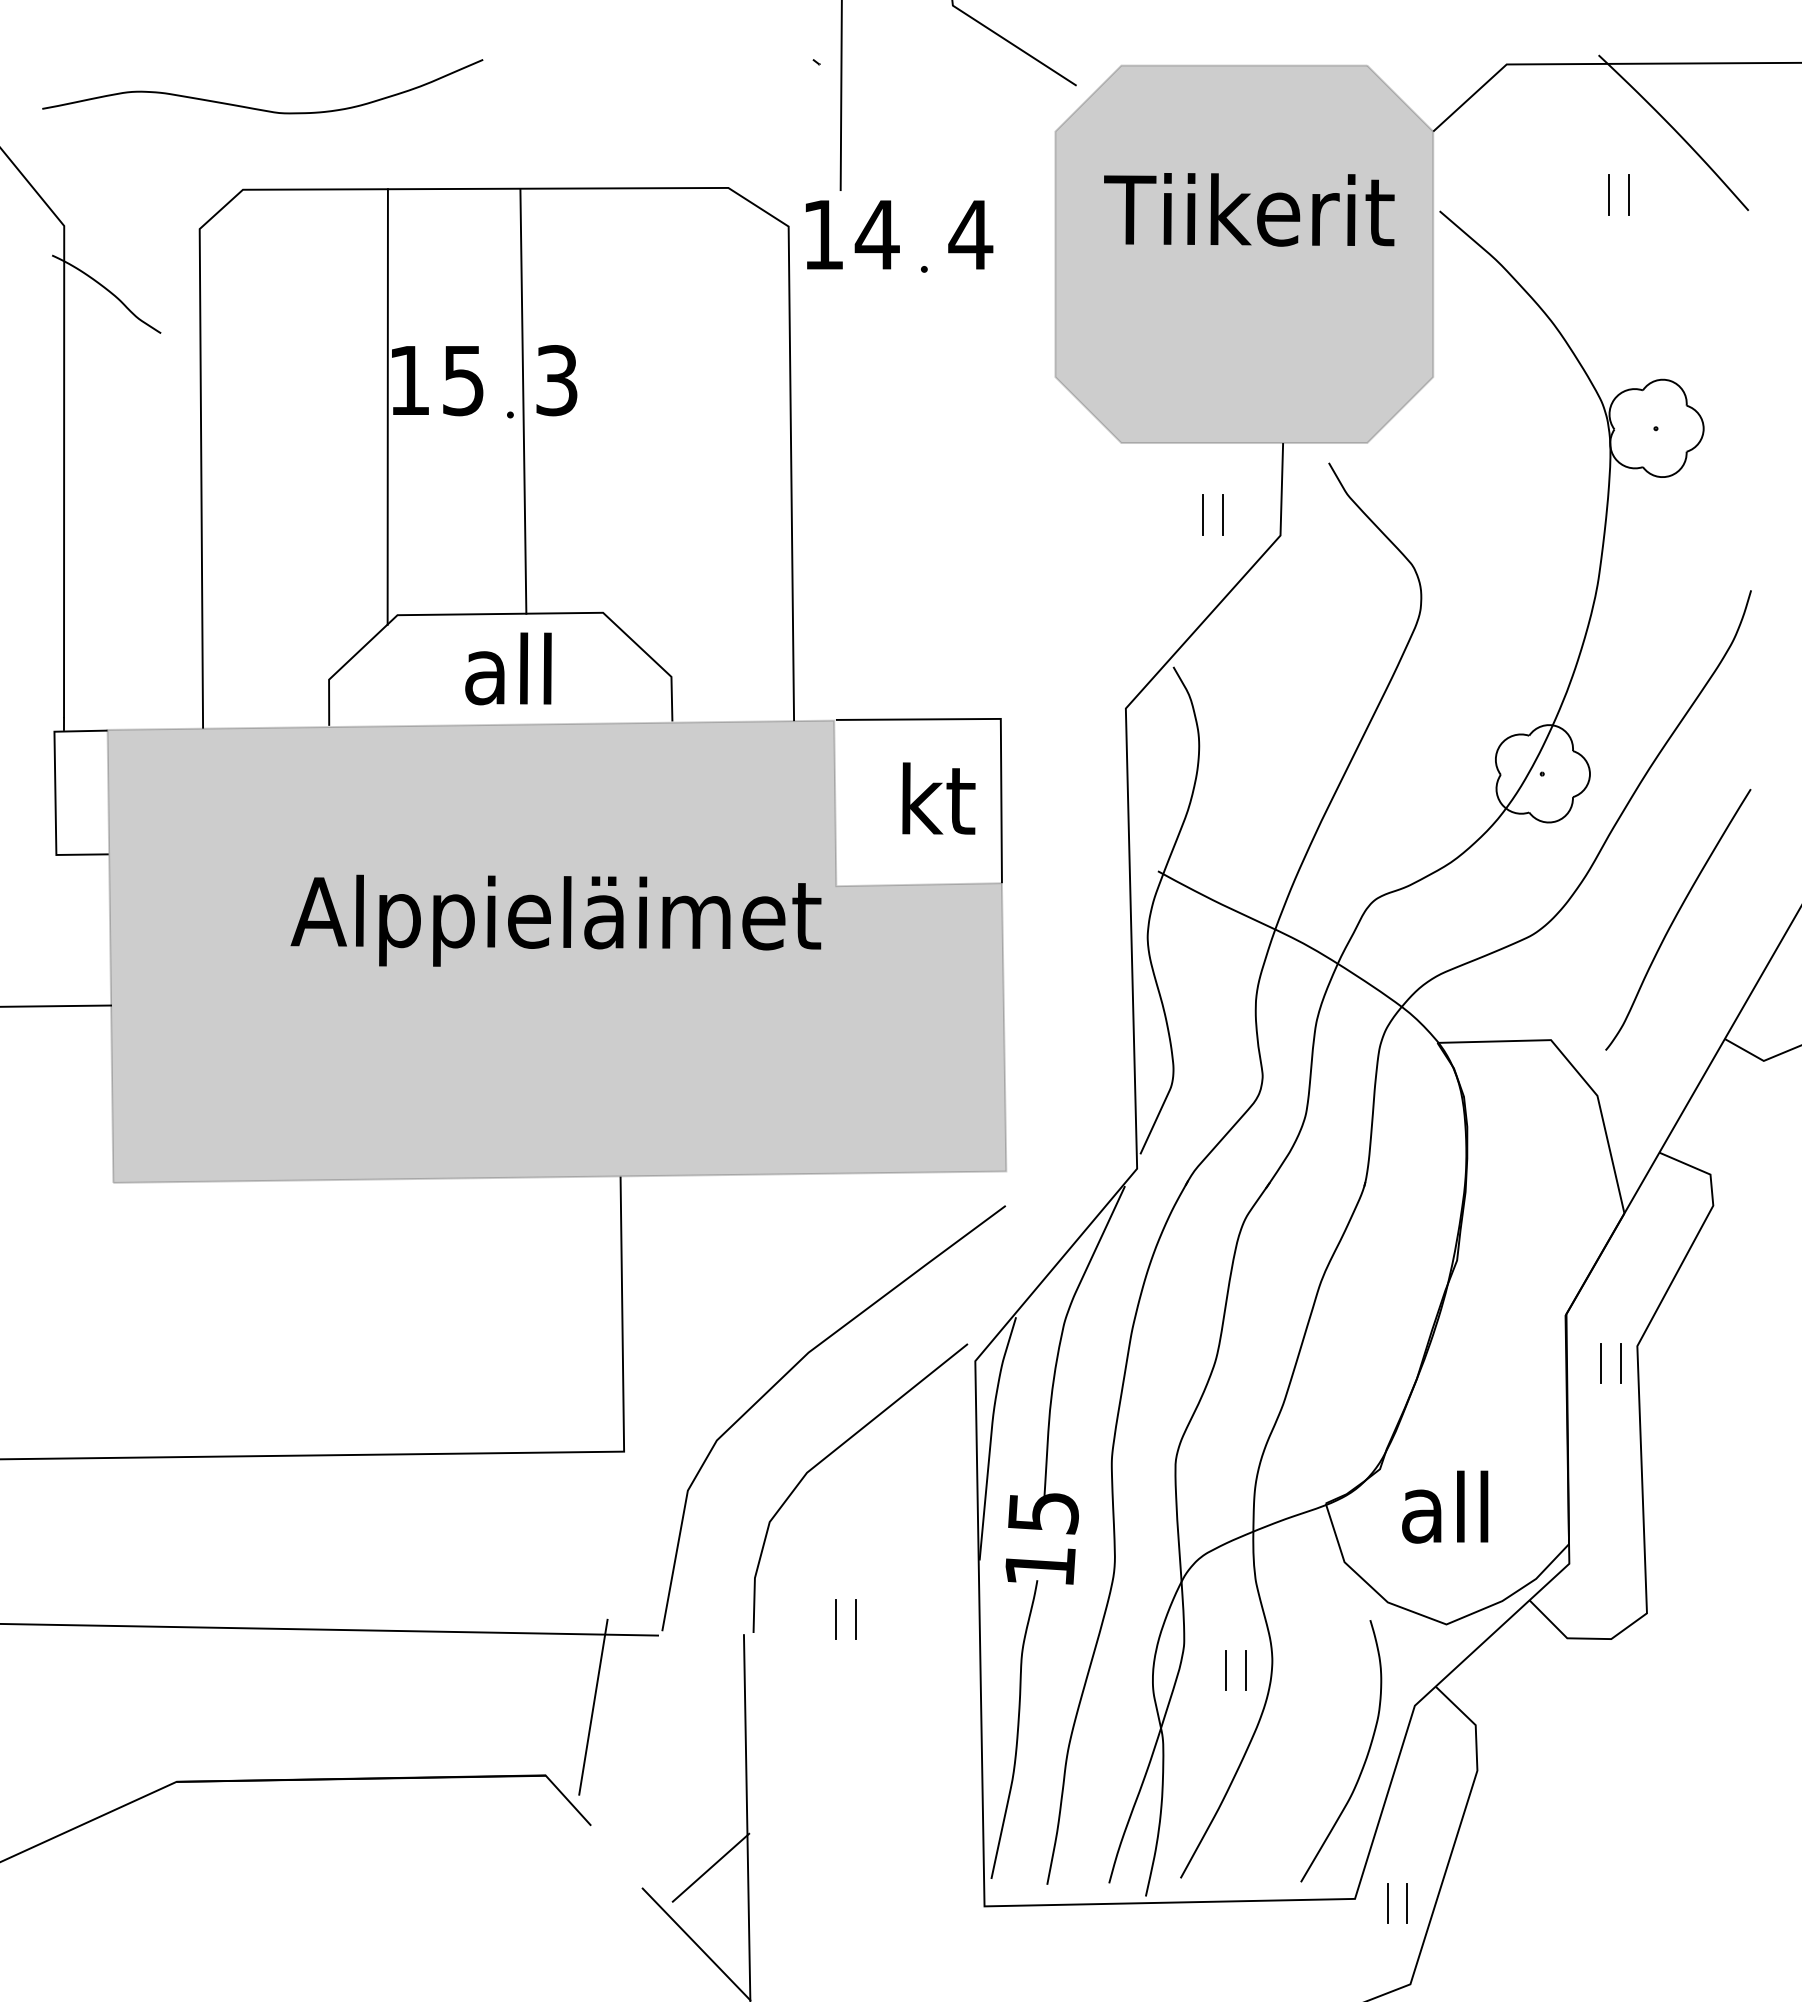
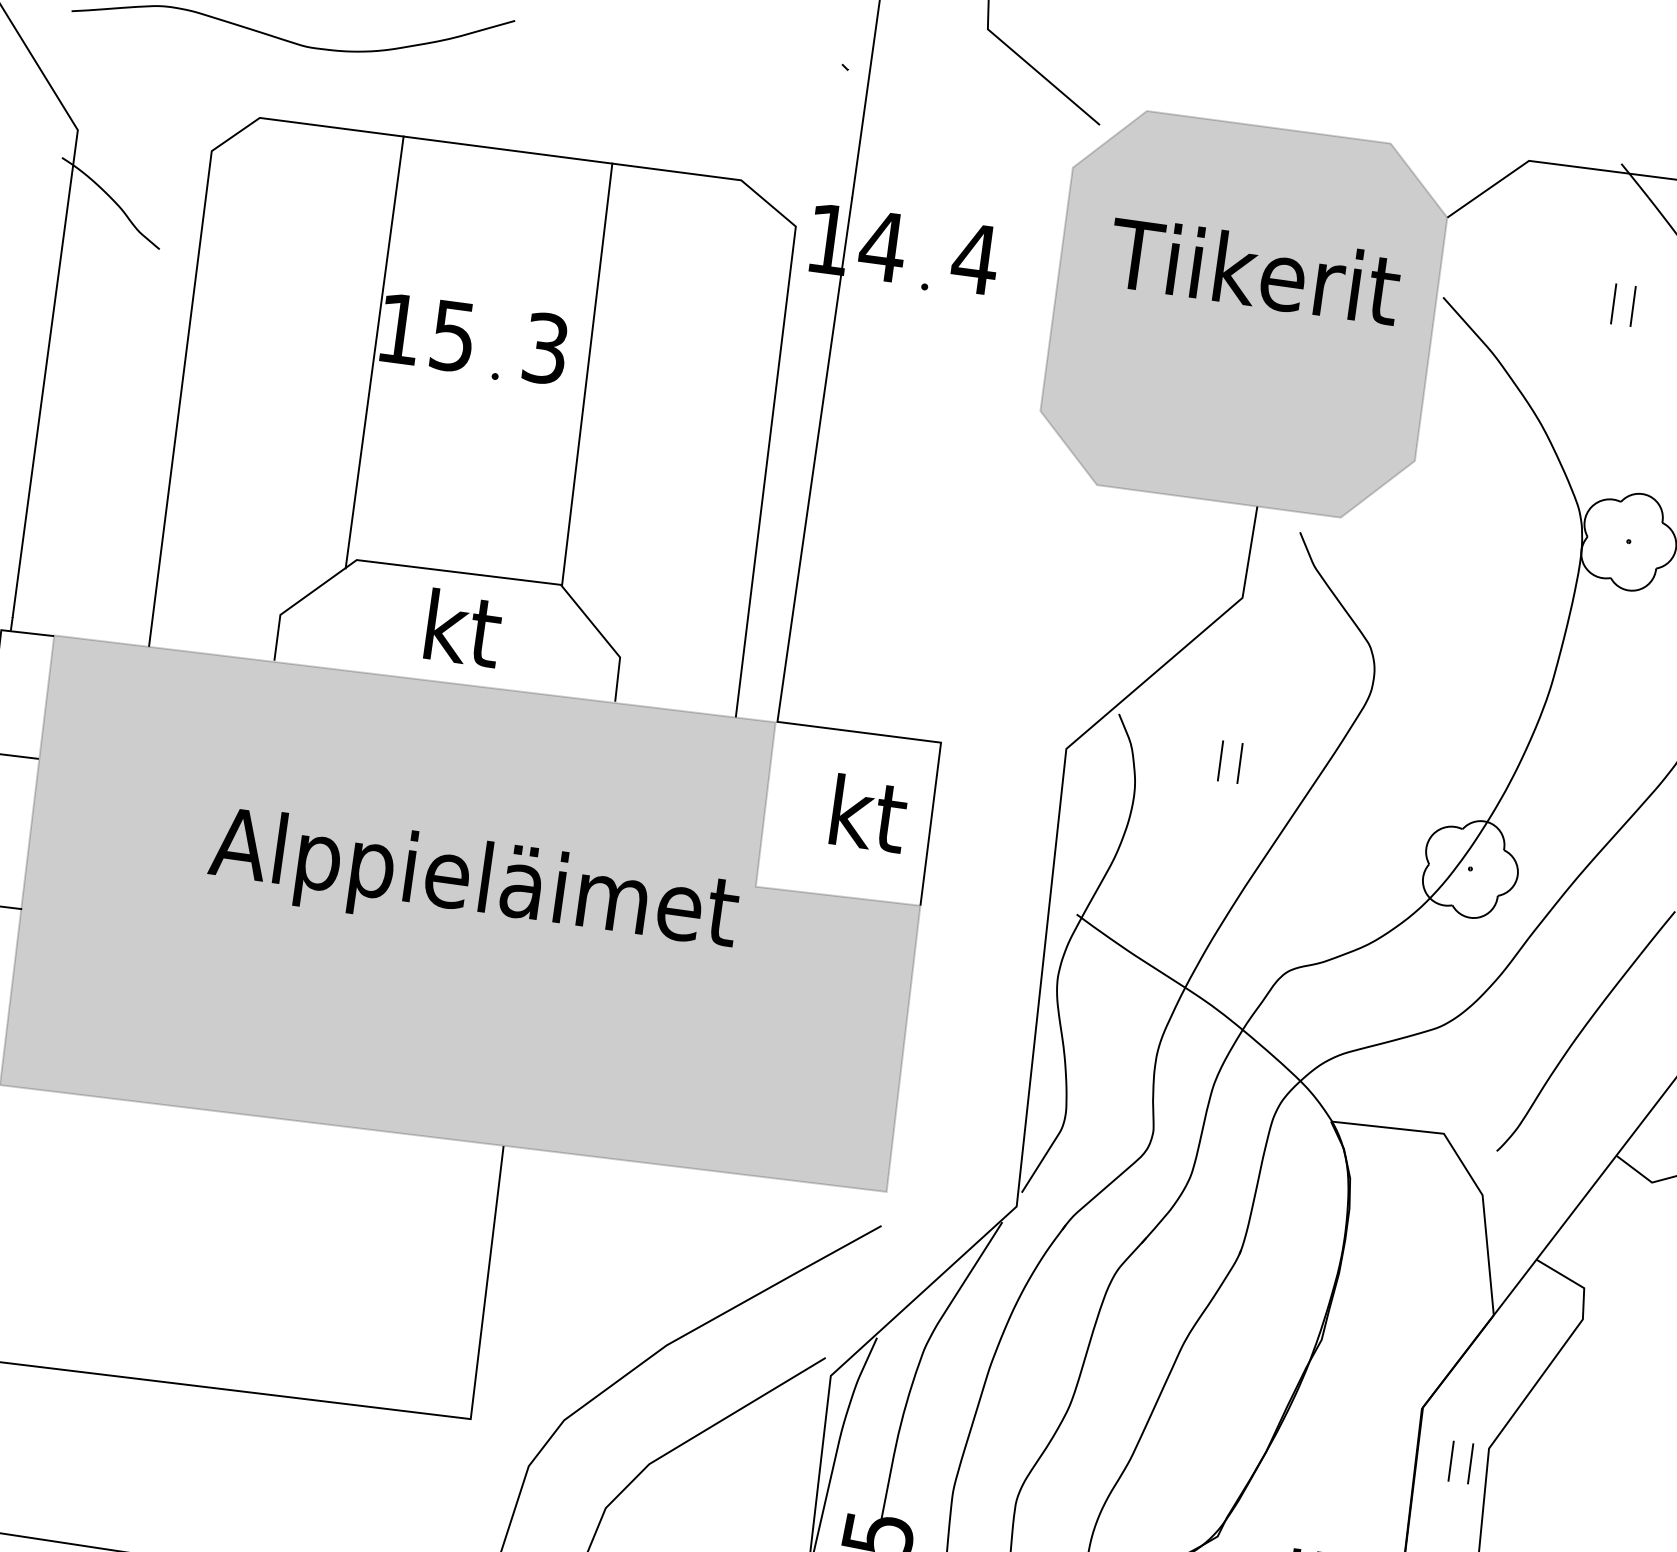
line: (523, 401) -> (587, 374), moved
line: (837, 455) -> (814, 459), added
part: (1203, 514) -> (1220, 760), moved
text: (508, 668) -> (459, 627), all -> kt

